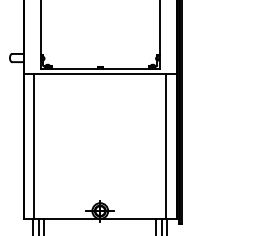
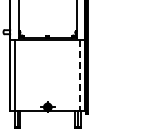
line: (166, 146) -> (80, 75), solid -> dashed

